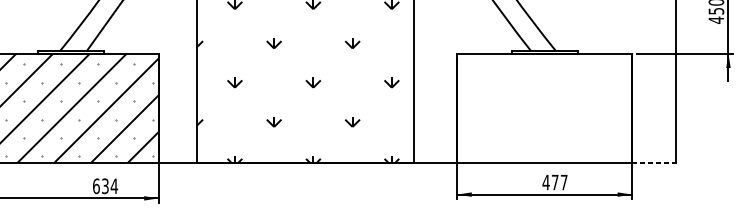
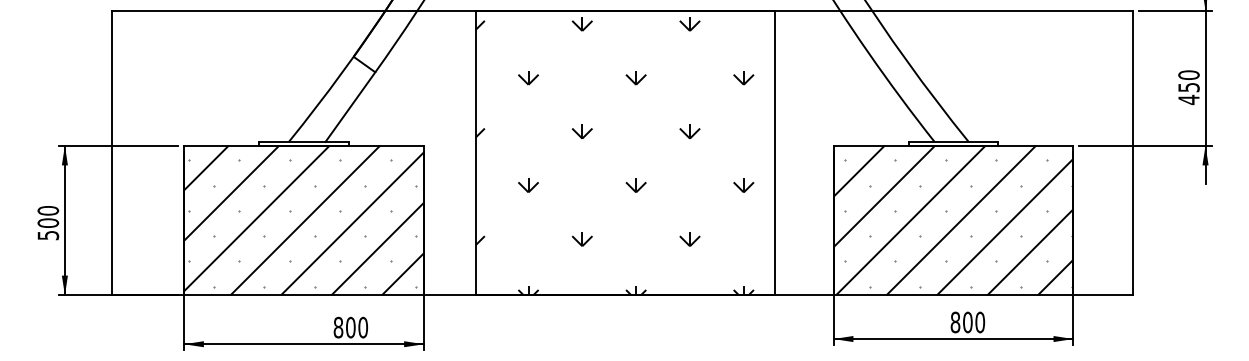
hatch: (544, 108) -> (953, 220), added
line: (654, 162) -> (1103, 295), dashed -> solid
text: (554, 182) -> (967, 322), 477 -> 800
text: (105, 186) -> (350, 327), 634 -> 800

